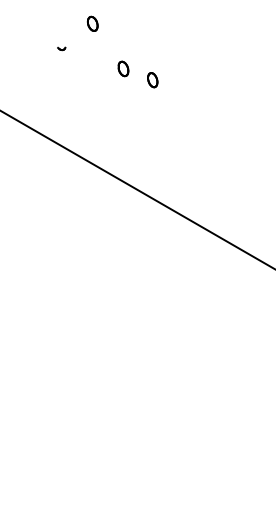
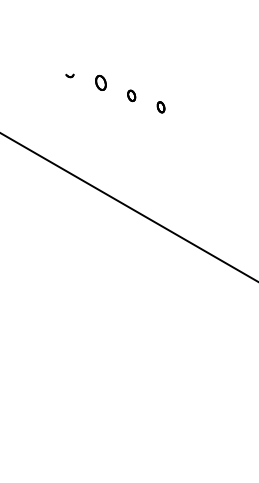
part: (92, 23) -> (100, 82), moved
part: (123, 68) -> (131, 95), size x0.71
part: (152, 80) -> (160, 107), size x0.71

